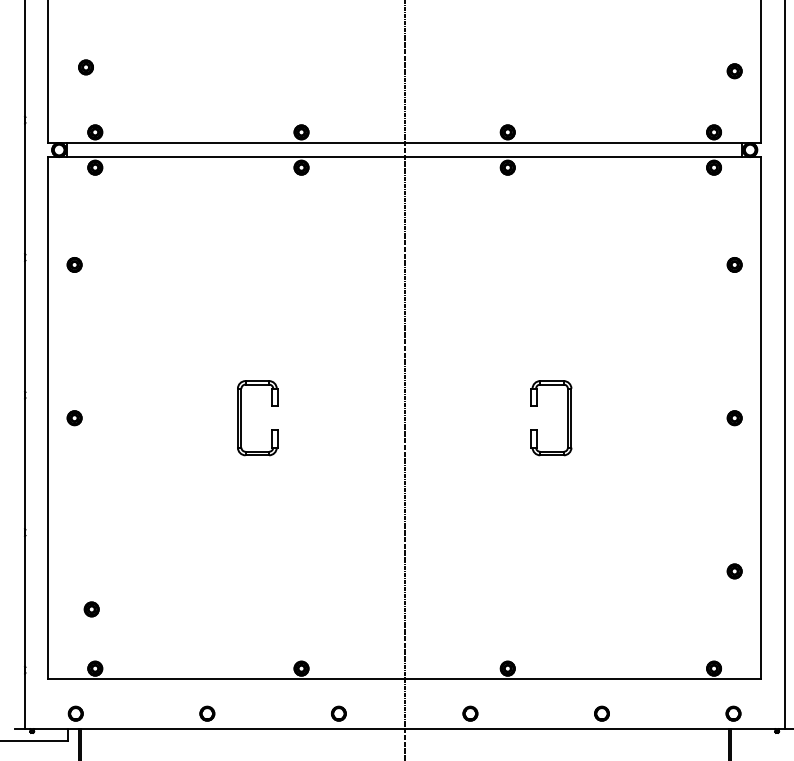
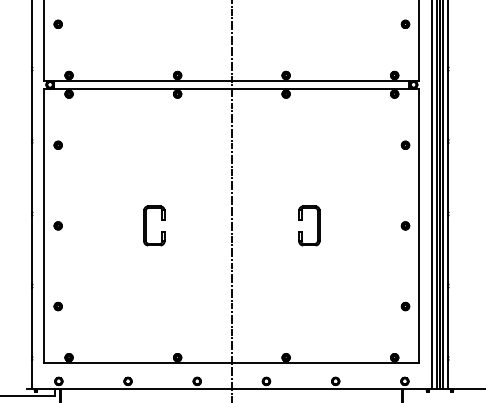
part: (84, 65) -> (57, 23), moved
part: (734, 69) -> (405, 23), moved
part: (90, 609) -> (57, 306), moved

